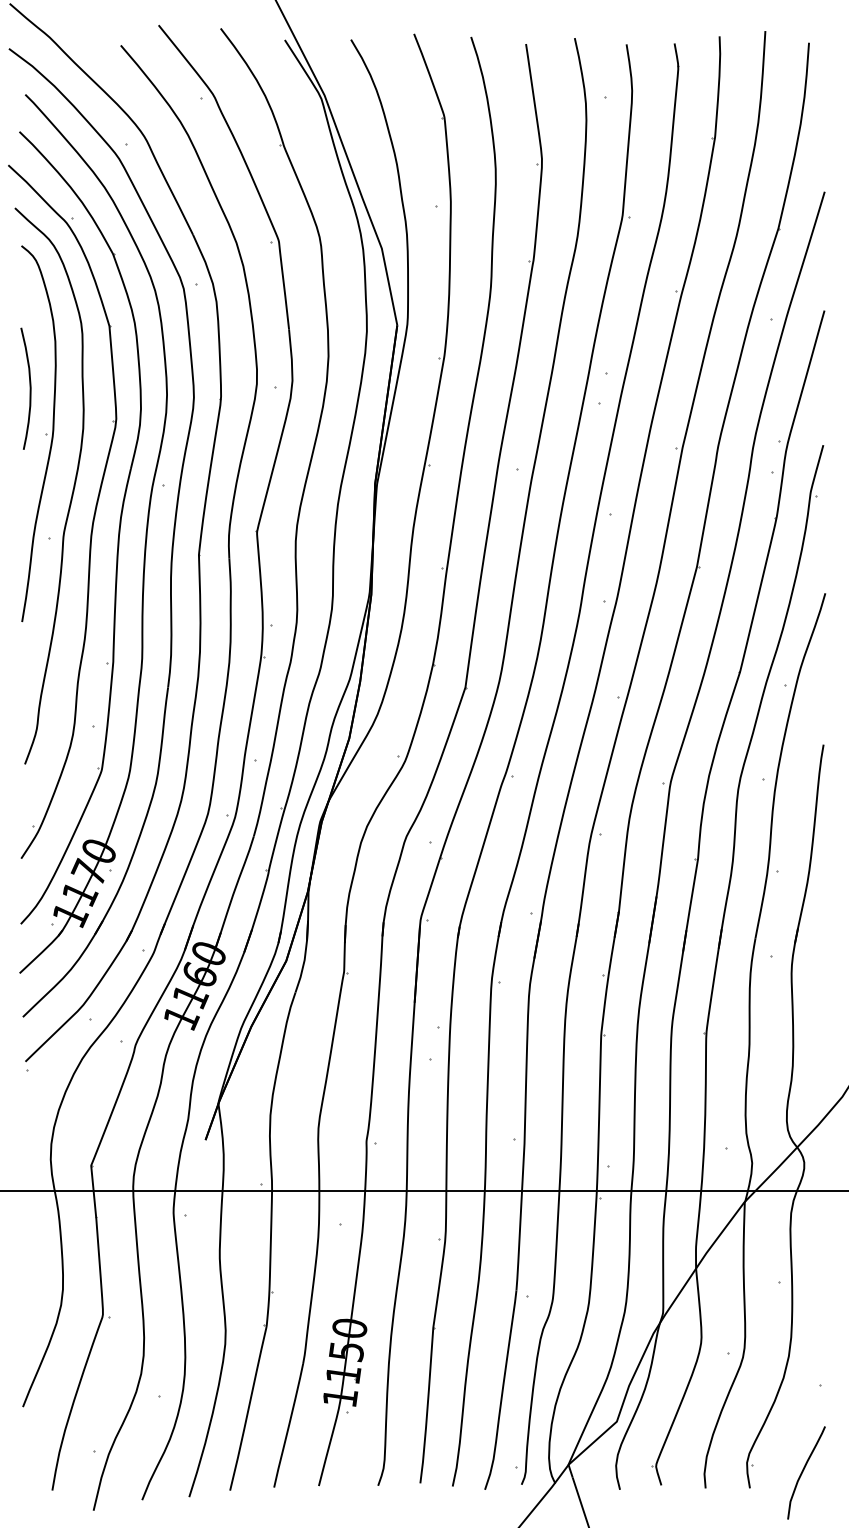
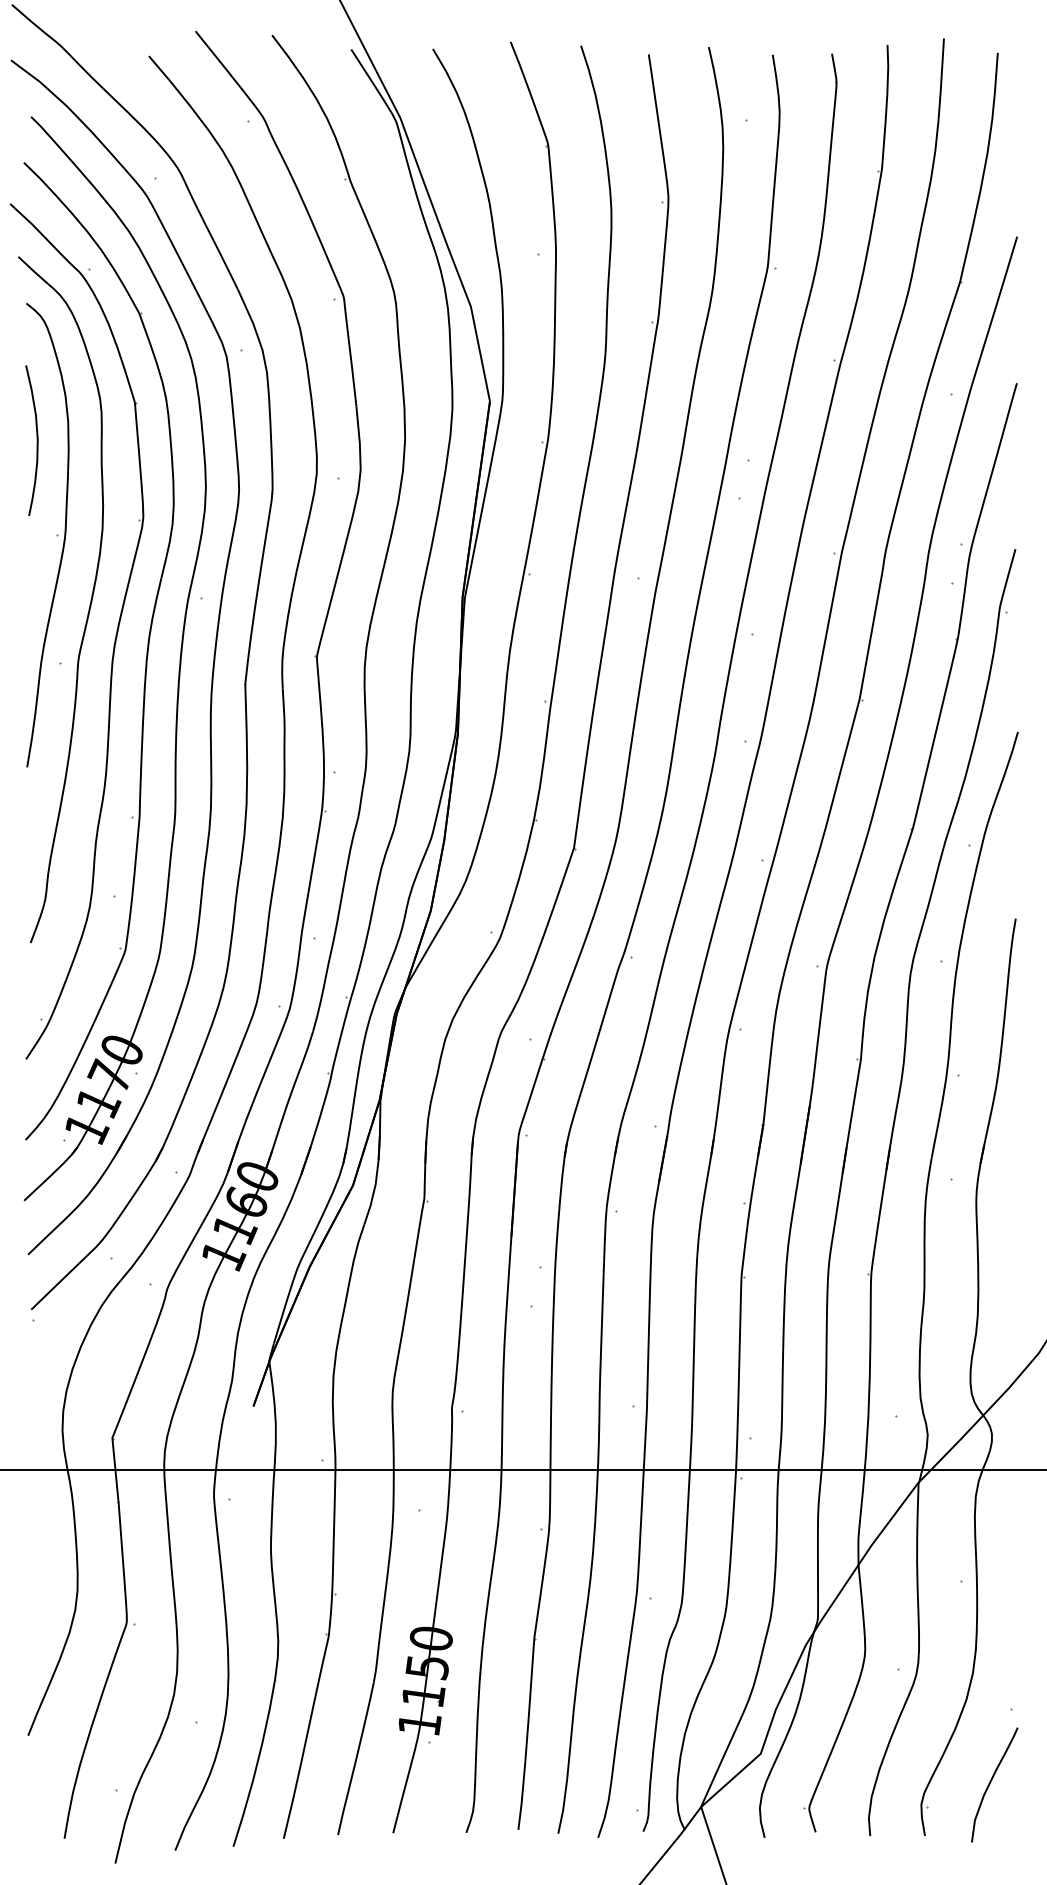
curve: (29, 388) -> (36, 440), moved
curve: (803, 1470) -> (991, 1782), moved

